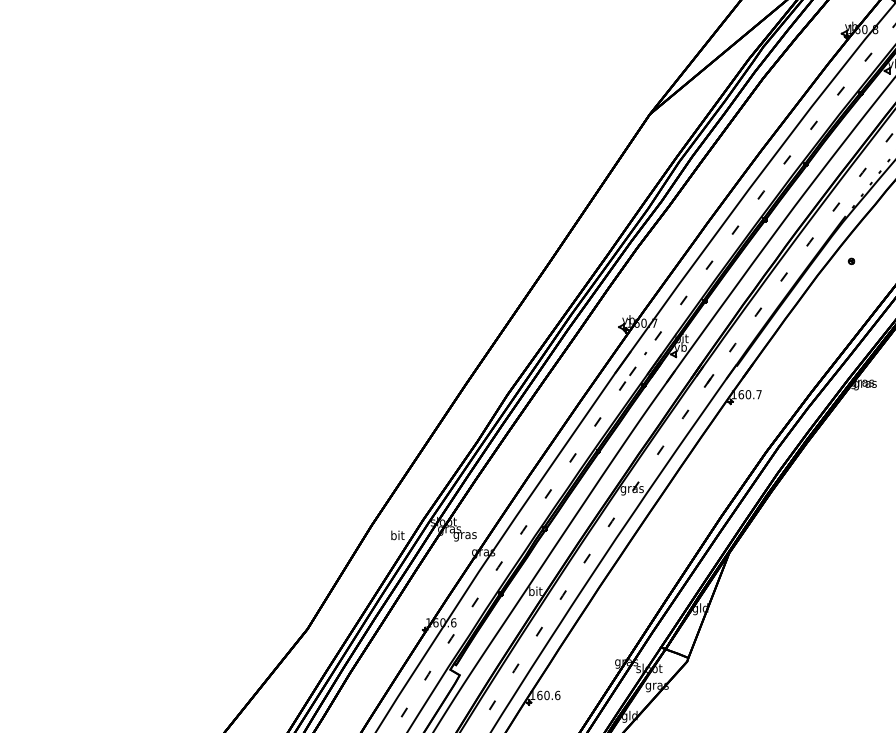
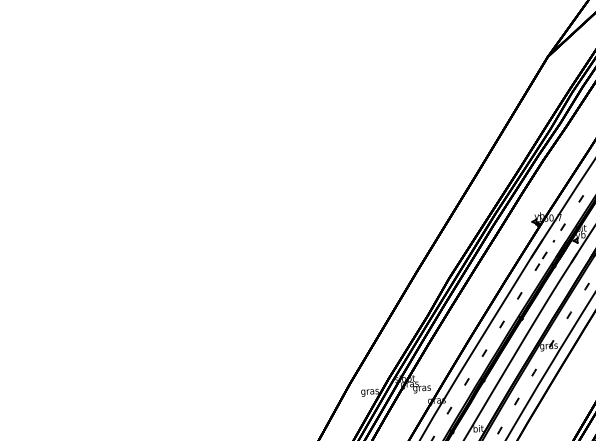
text: (397, 536) -> (369, 391), bit -> gras

